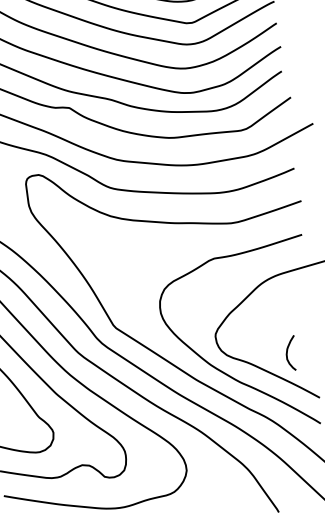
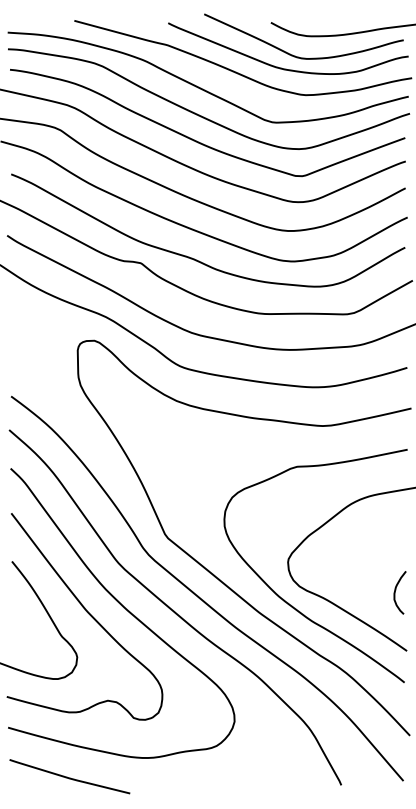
curve: (288, 351) -> (396, 590), moved

